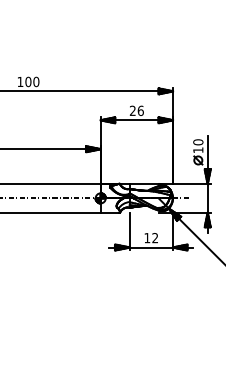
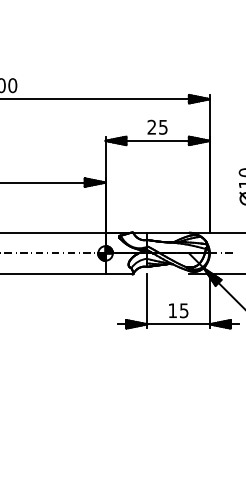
text: (140, 110) -> (162, 126), 26 -> 25
text: (155, 238) -> (184, 311), 12 -> 15

